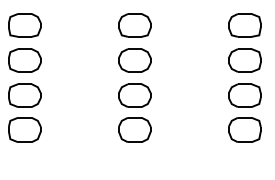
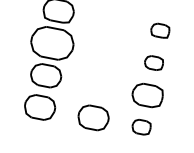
part: (244, 25) -> (159, 30), size x0.6
part: (134, 60) -> (52, 43), size x1.4
part: (244, 60) -> (153, 63), size x0.6
part: (192, 129) -> (93, 117), added
part: (244, 129) -> (141, 126), size x0.6

